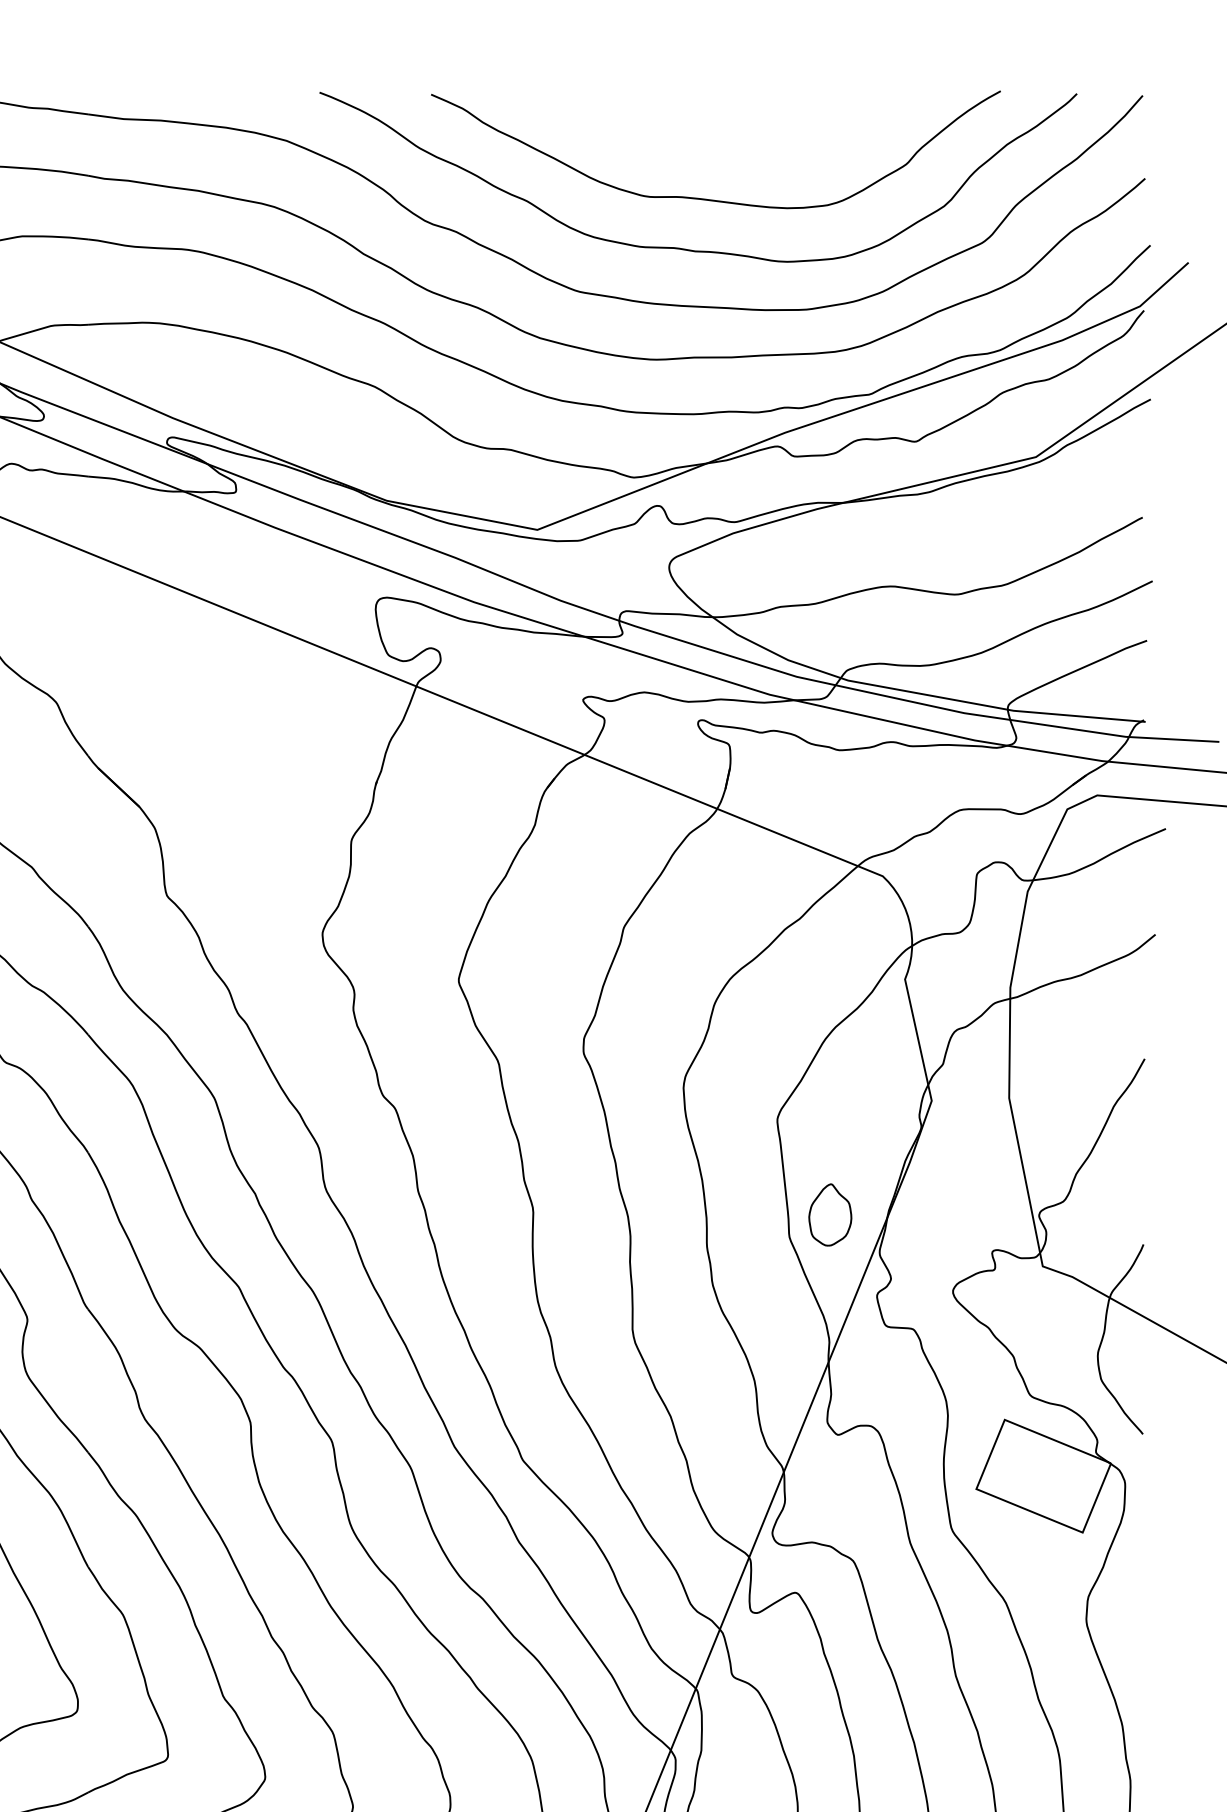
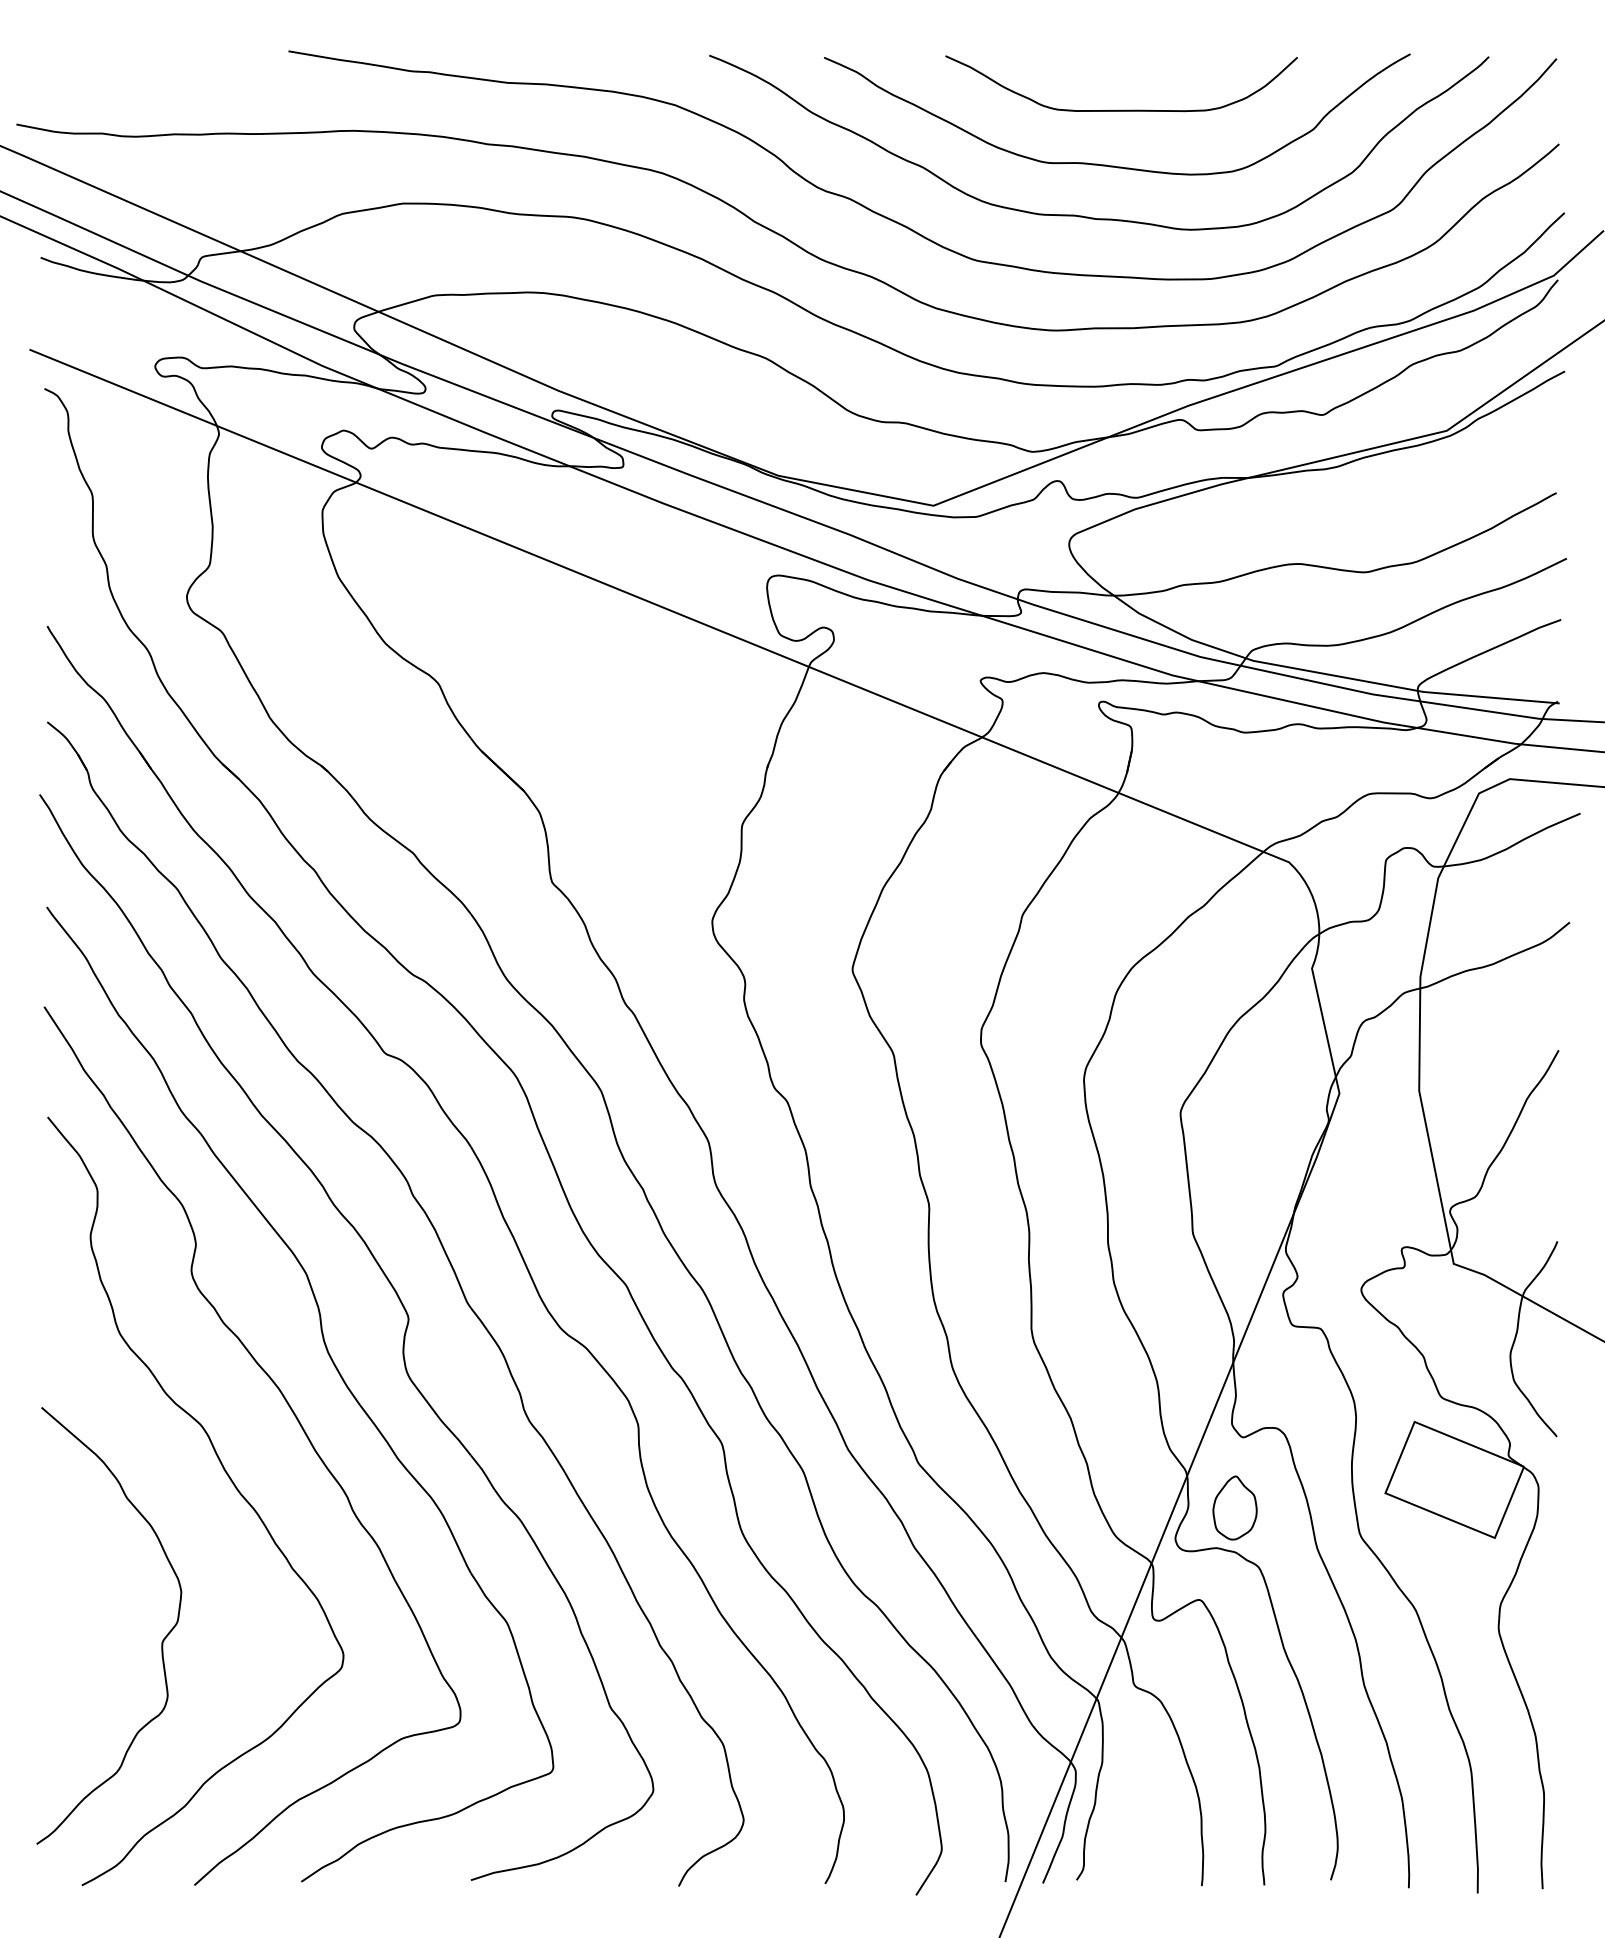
curve: (720, 144) -> (1121, 109), added
part: (829, 1214) -> (1234, 1507), moved

